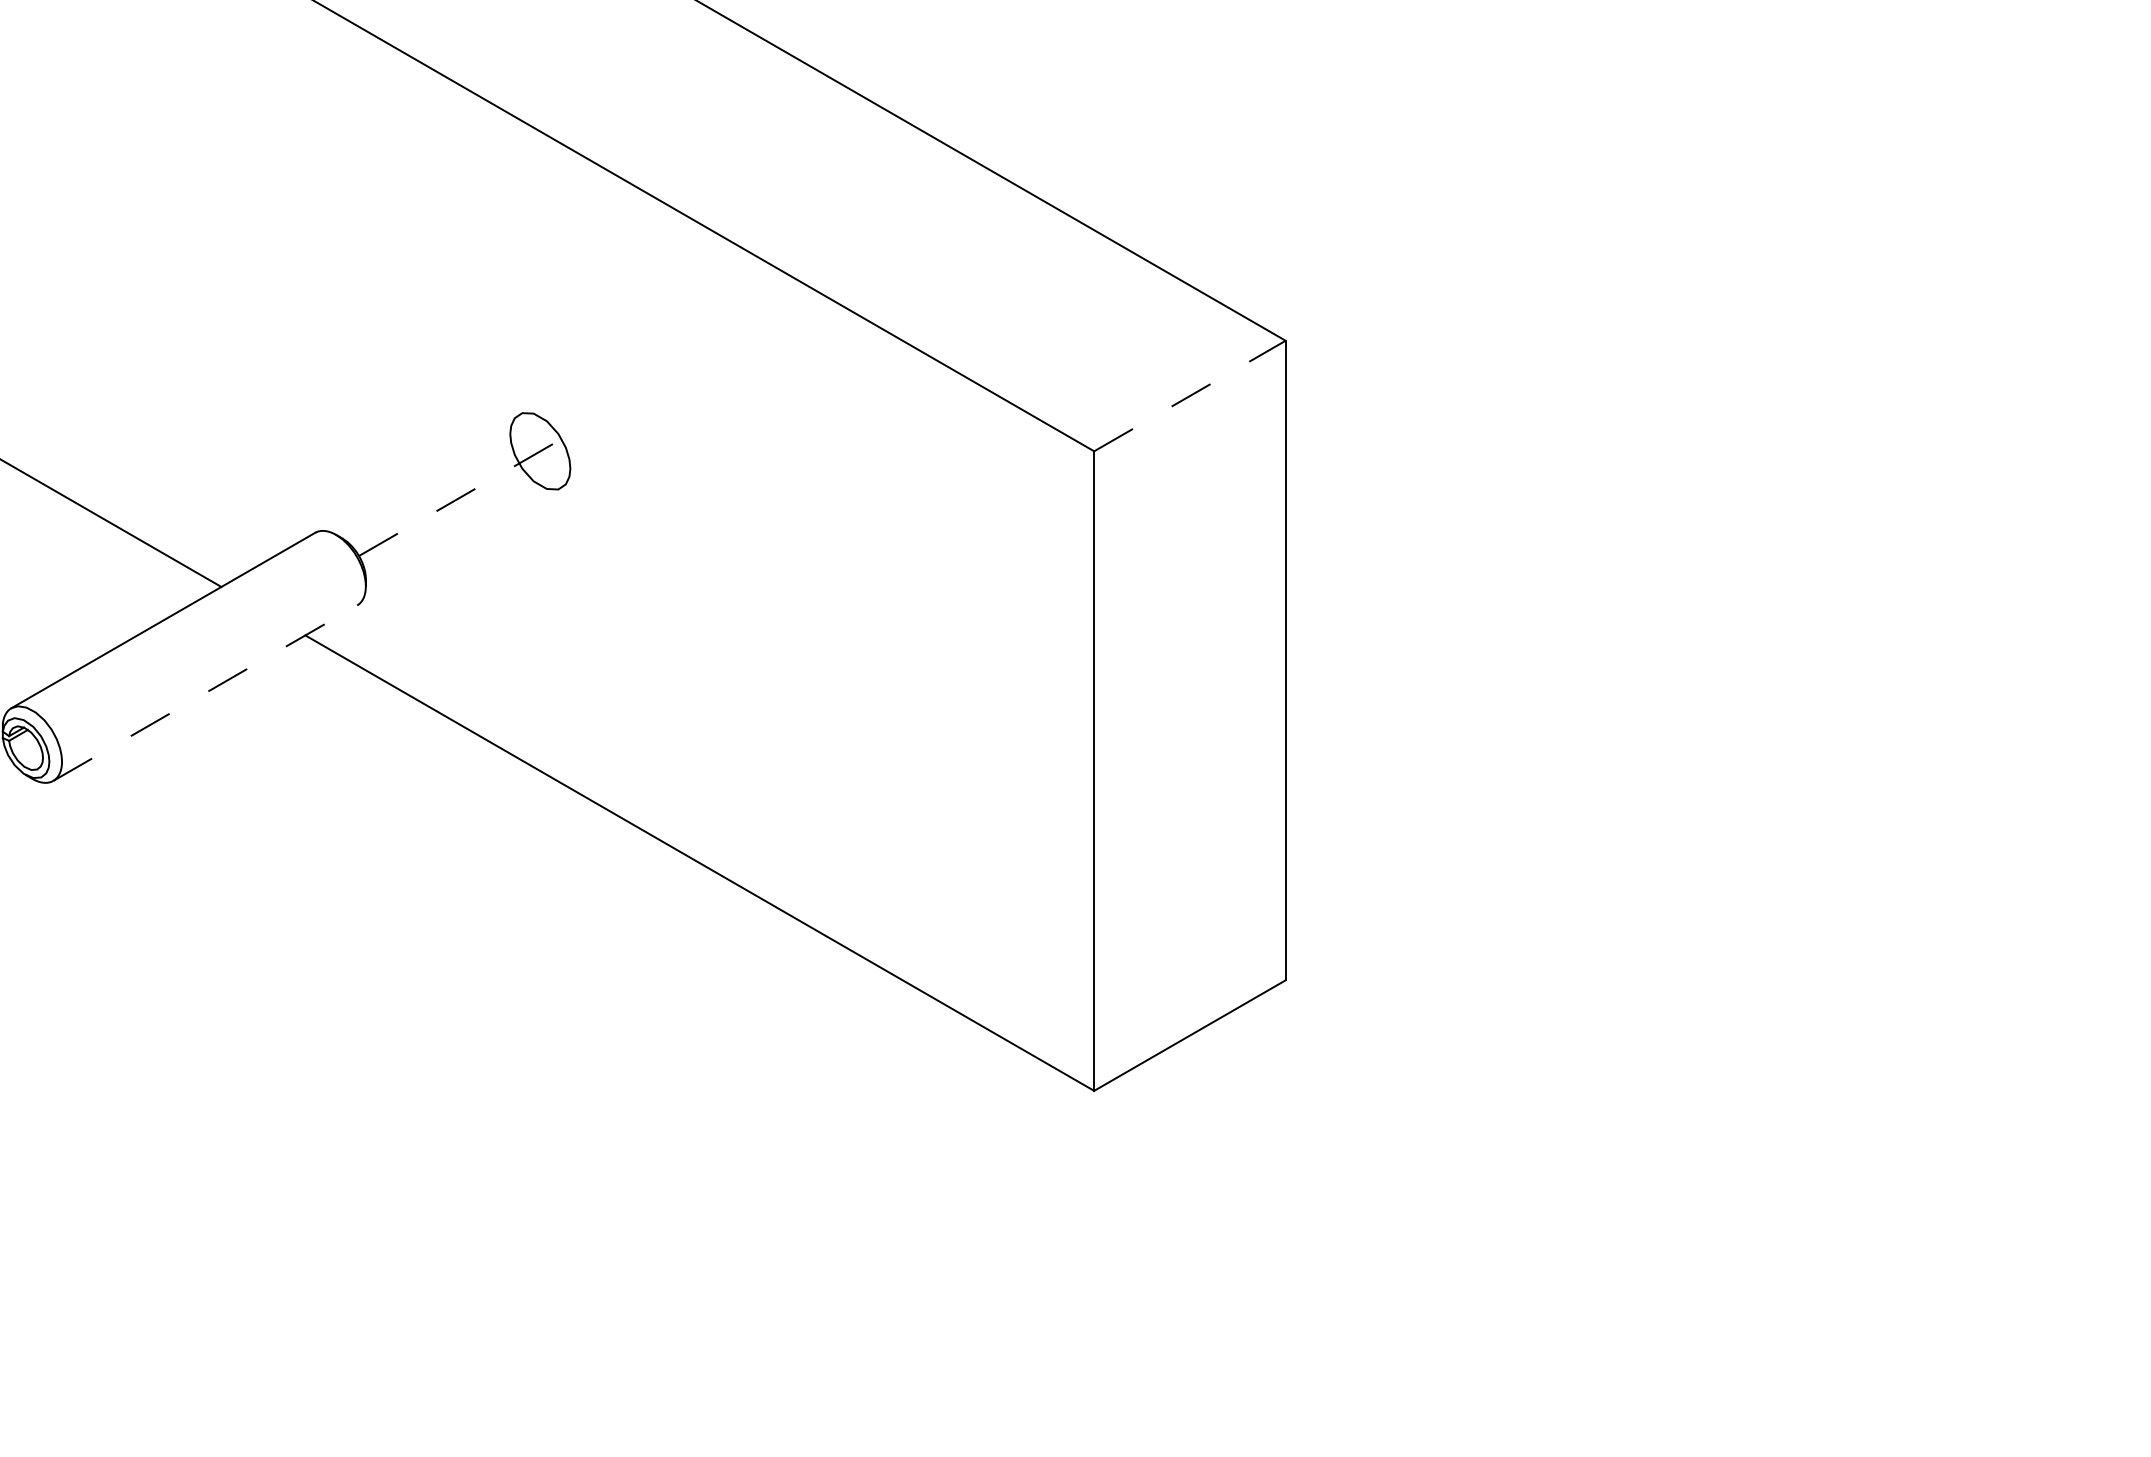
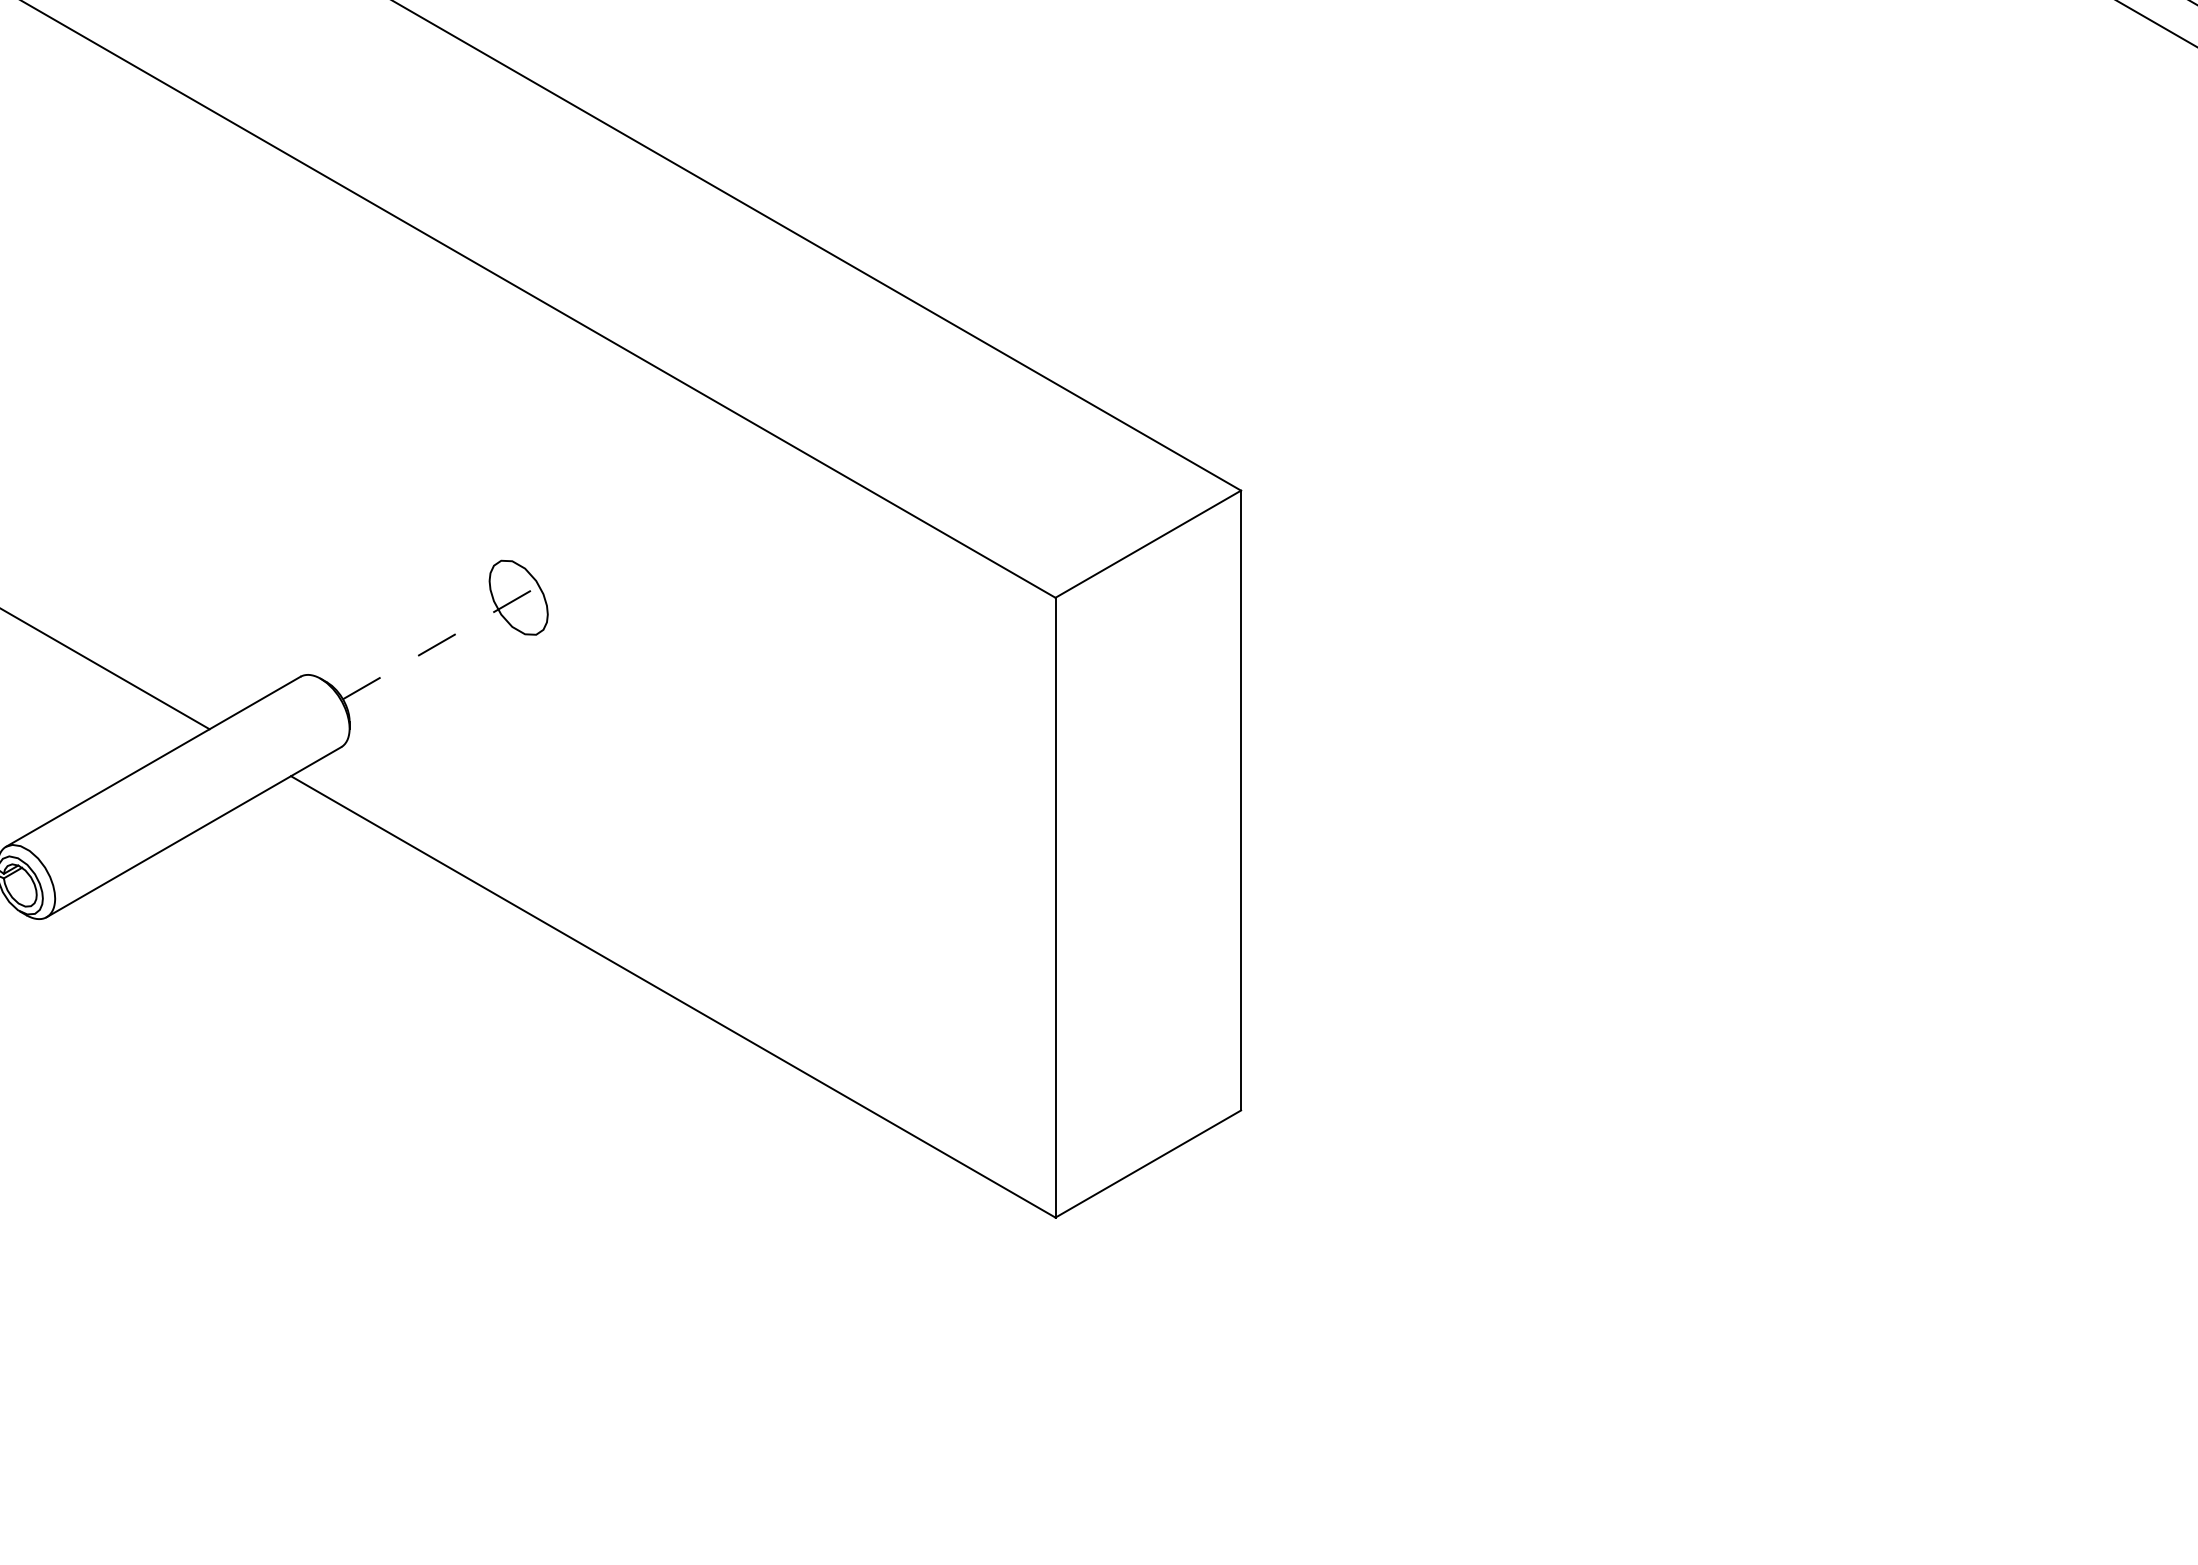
line: (1190, 395) -> (1148, 543), dashed -> solid
line: (205, 692) -> (194, 831), dashed -> solid

